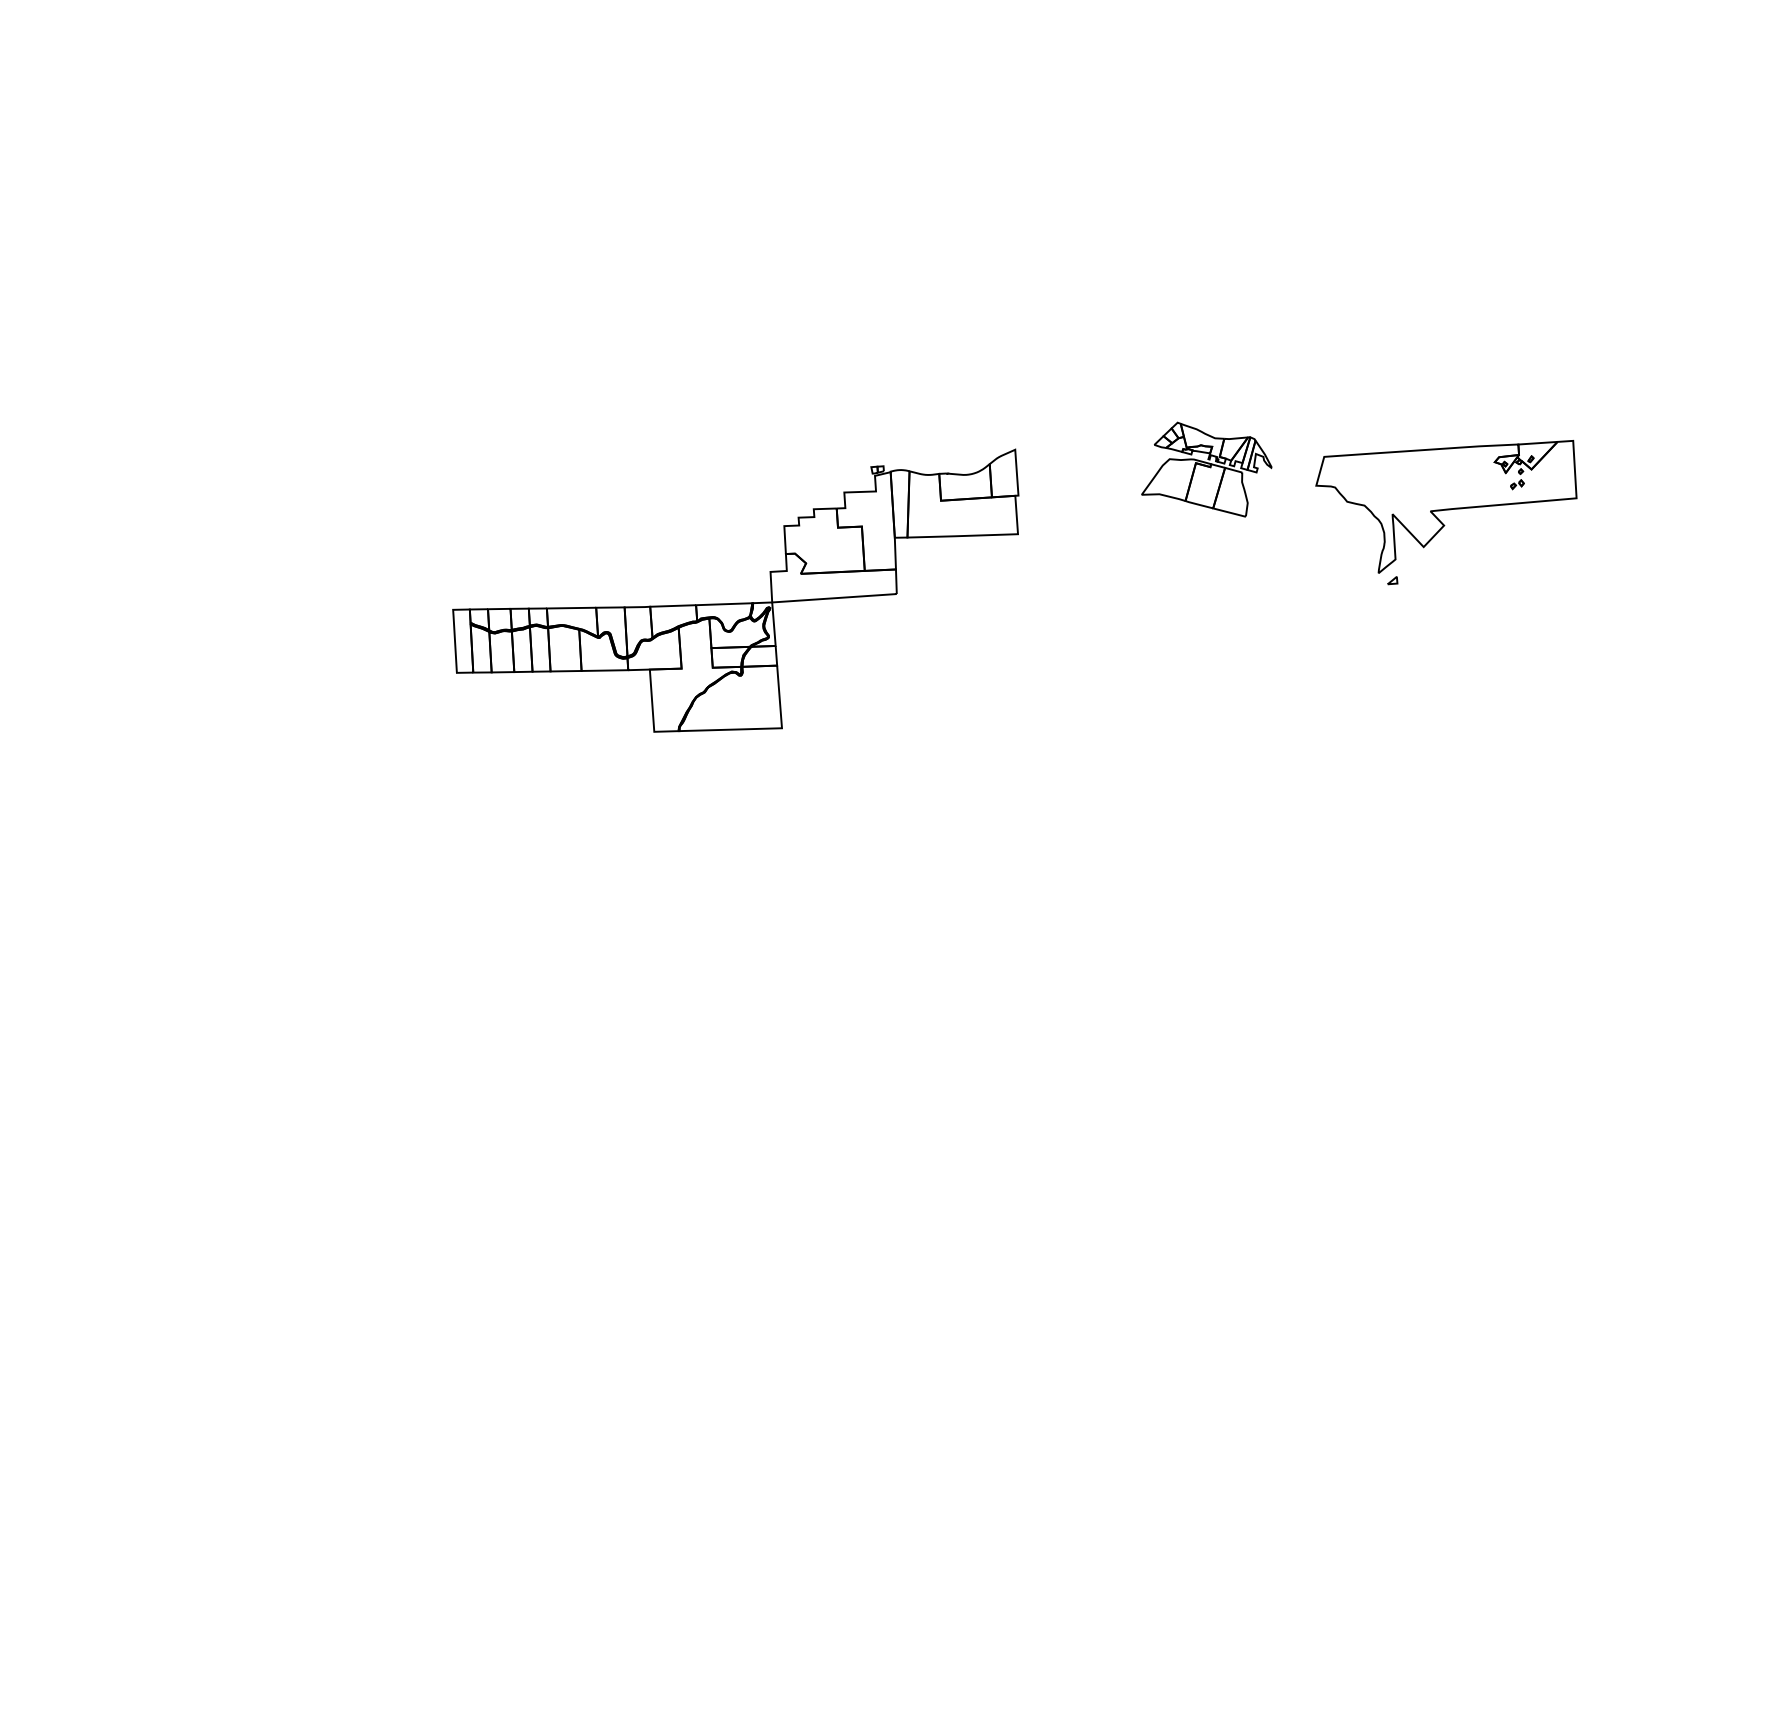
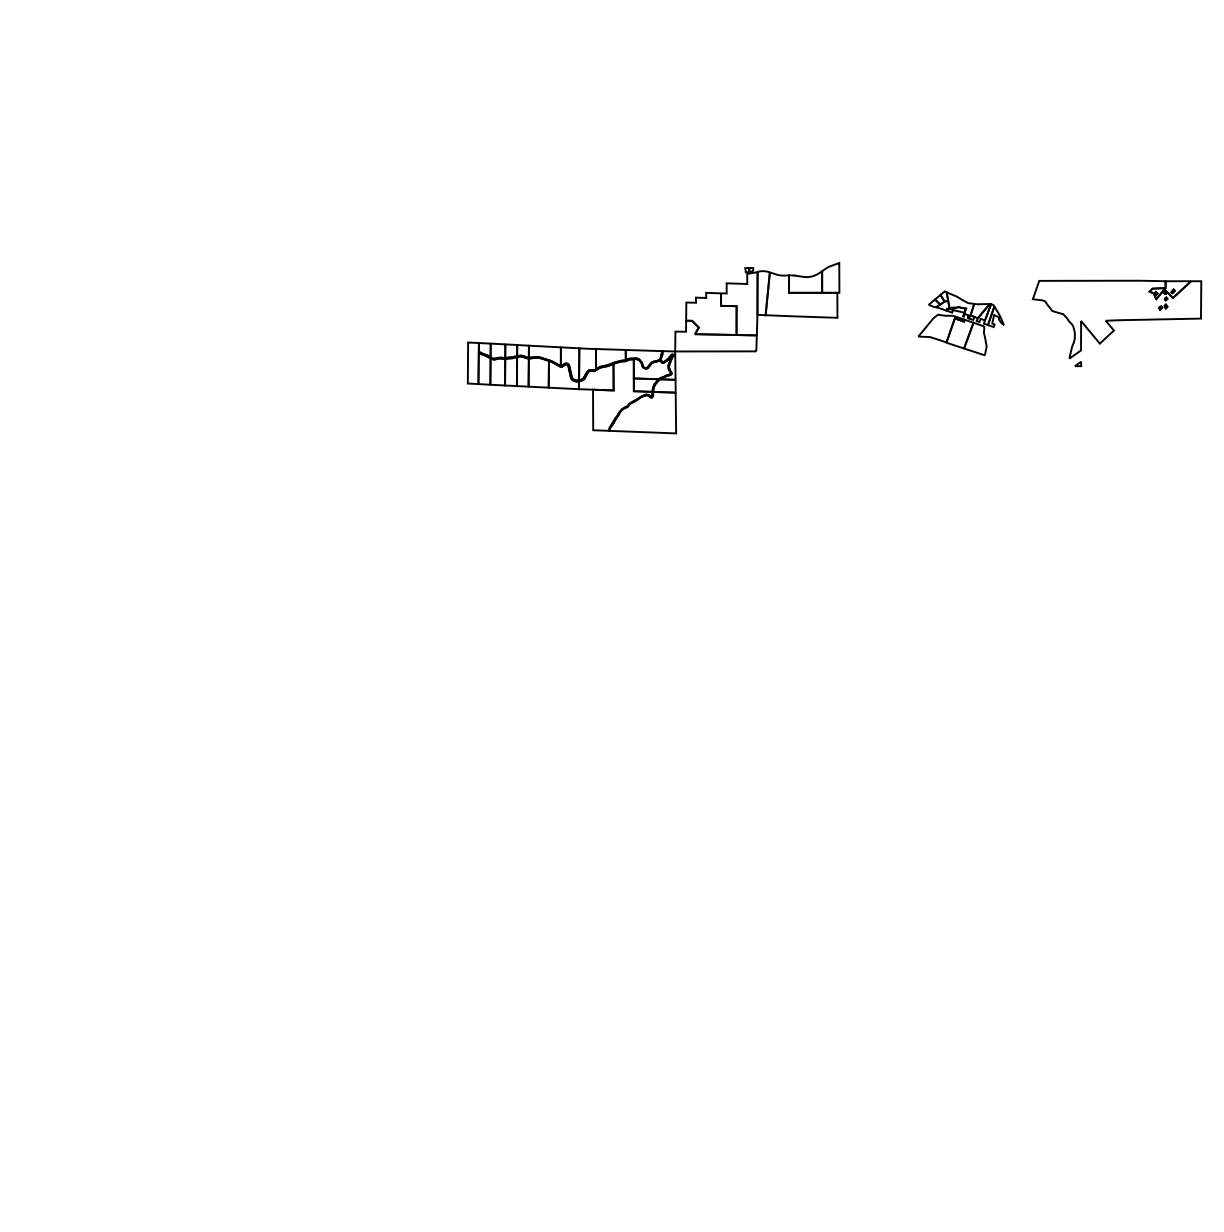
part: (1205, 470) -> (960, 323), moved

